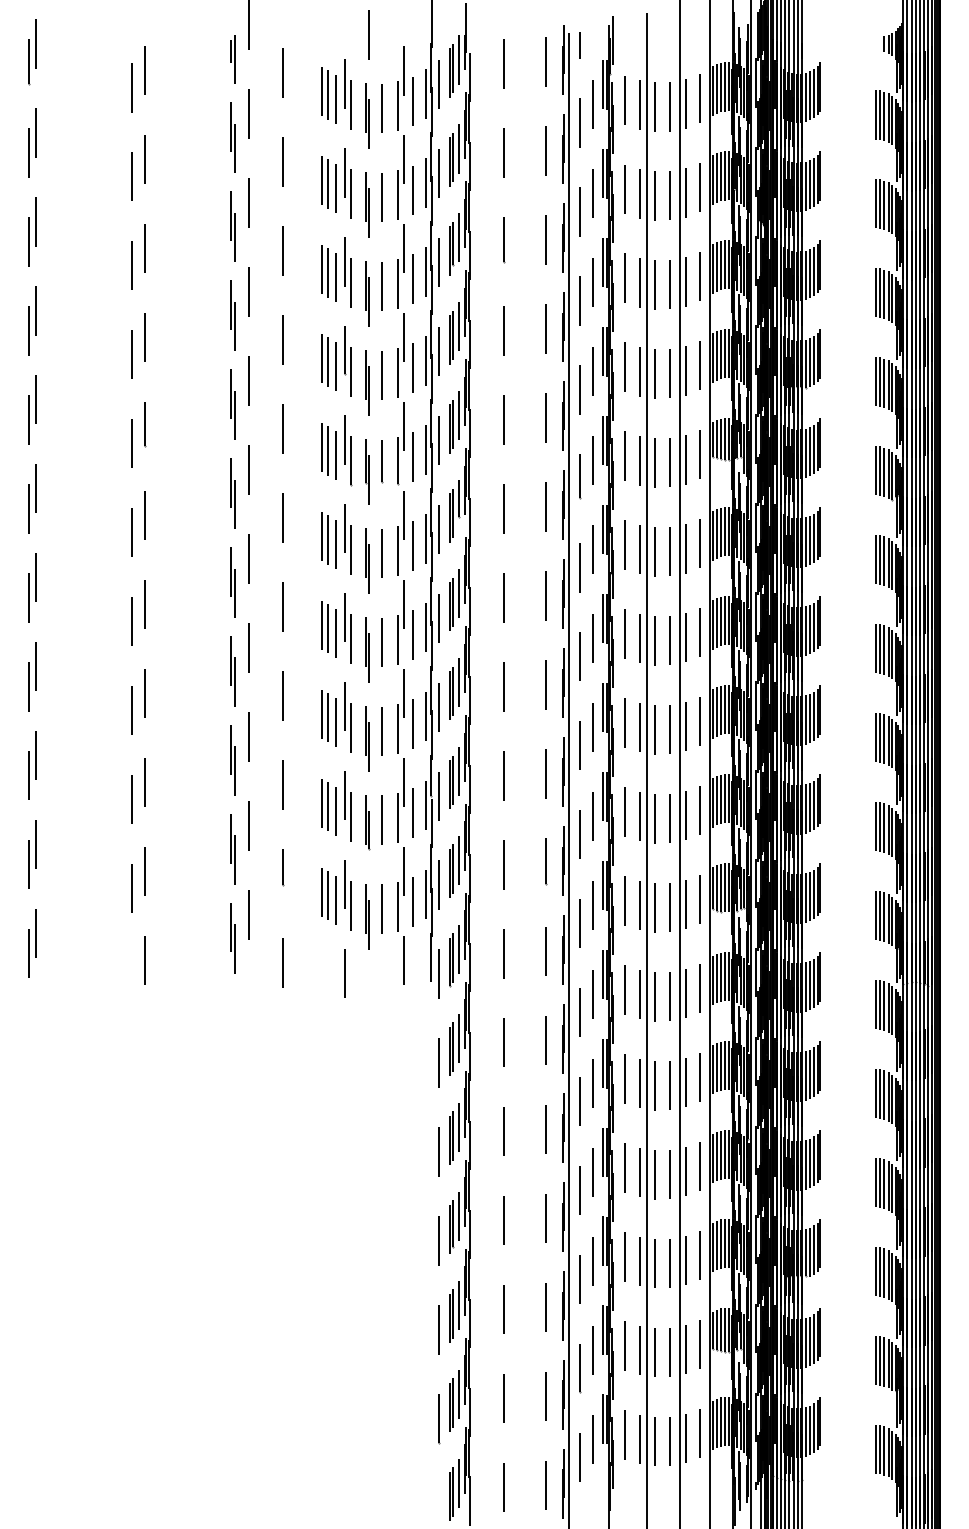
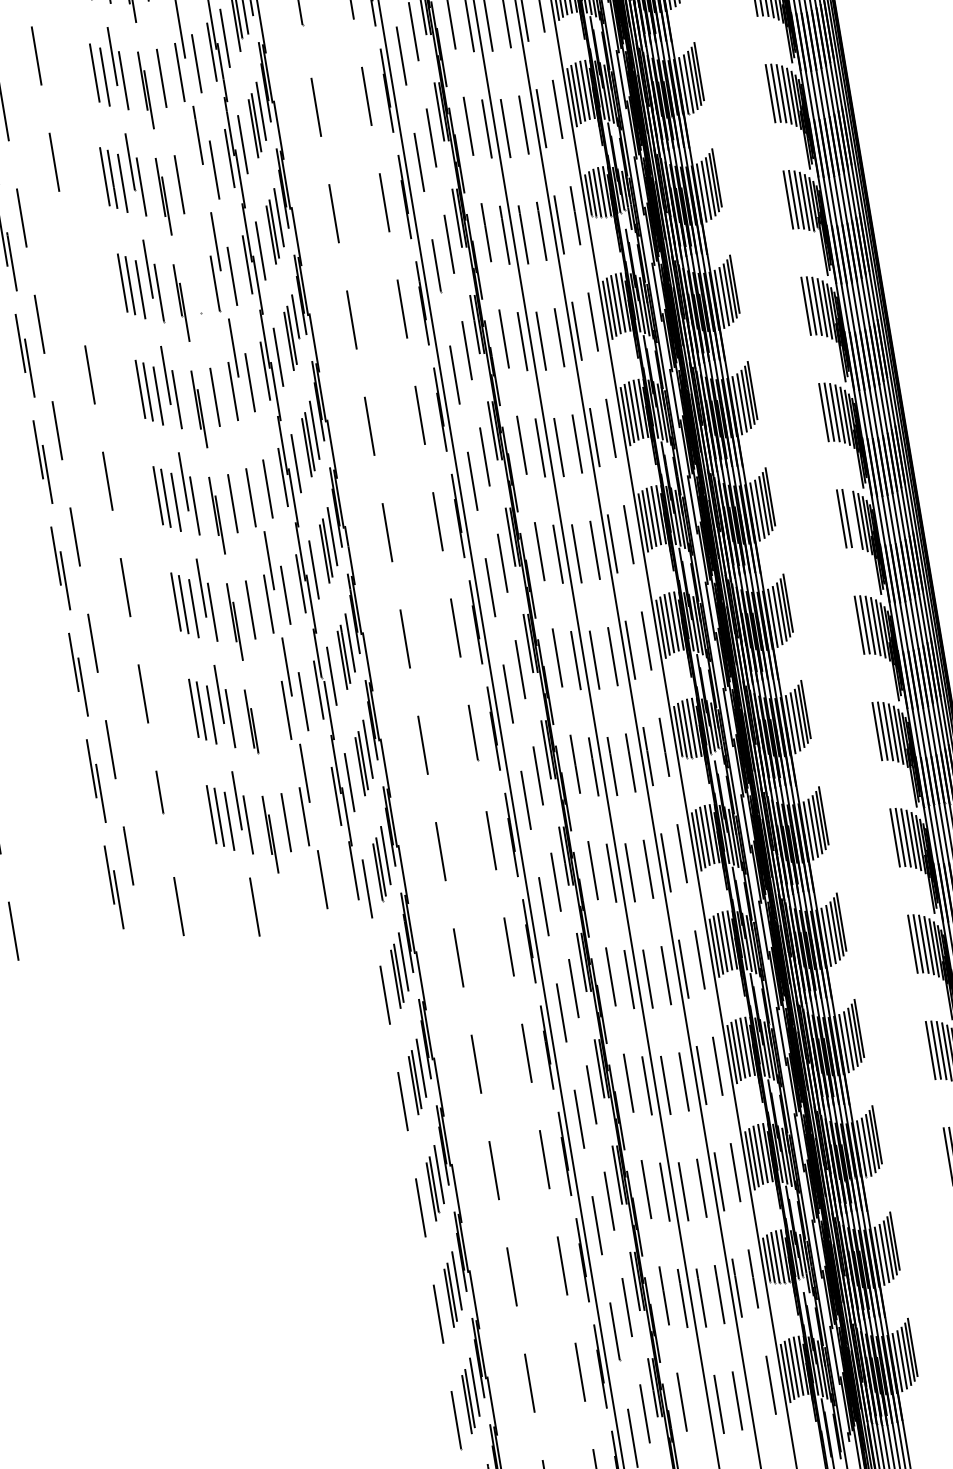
line: (322, 269) -> (87, 70), removed
line: (397, 372) -> (197, 178), removed
line: (283, 428) -> (72, 267), removed
line: (381, 460) -> (196, 286), removed
line: (403, 604) -> (251, 454), removed
line: (884, 738) -> (852, 518), removed
line: (381, 819) -> (267, 715), removed
line: (412, 901) -> (321, 807), removed
line: (685, 1438) -> (754, 1394), removed
line: (639, 1439) -> (700, 1404), removed

